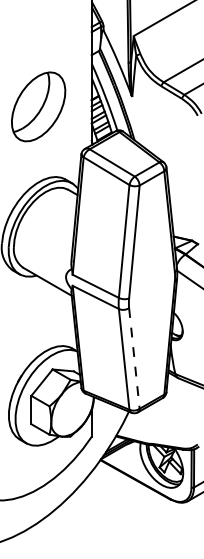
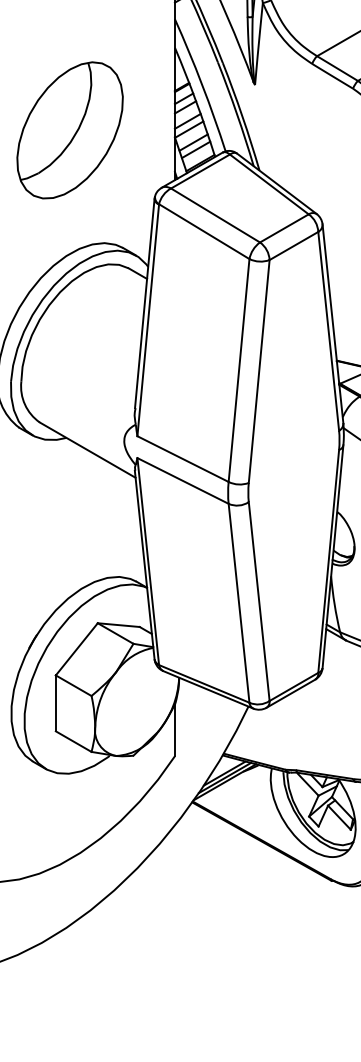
part: (38, 106) -> (69, 129), moved
line: (134, 358) -> (259, 601), dashed -> solid

